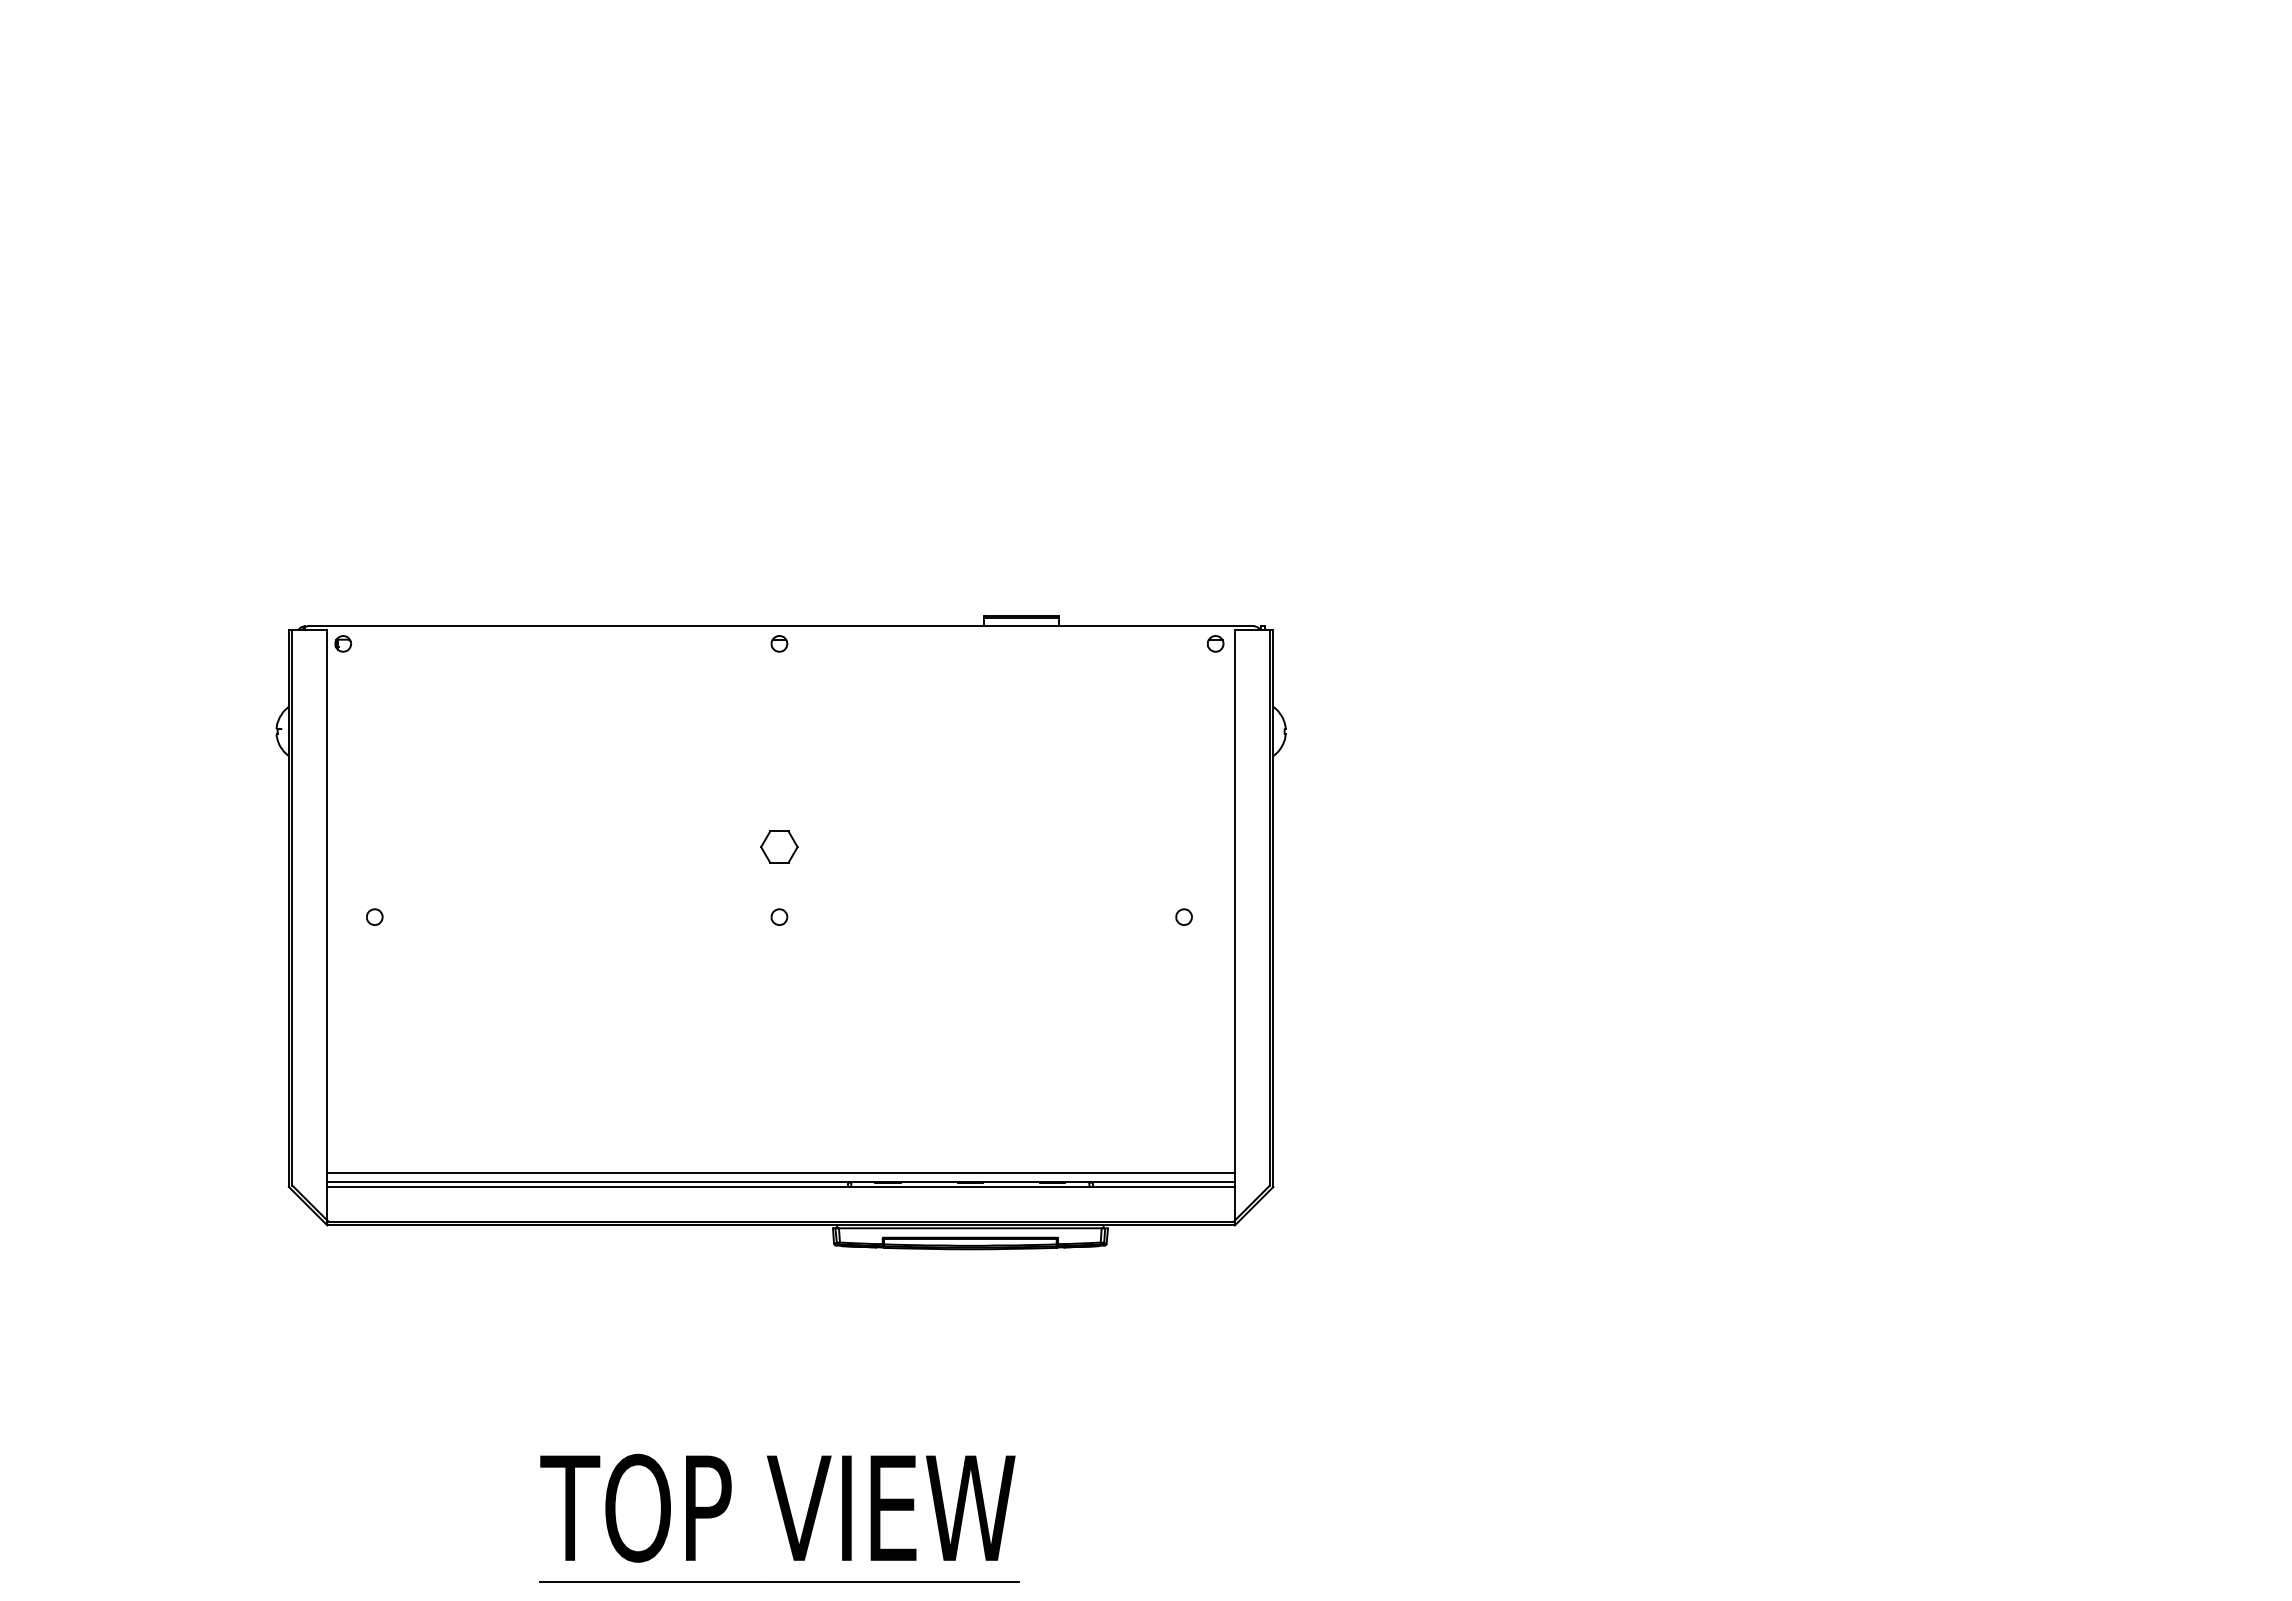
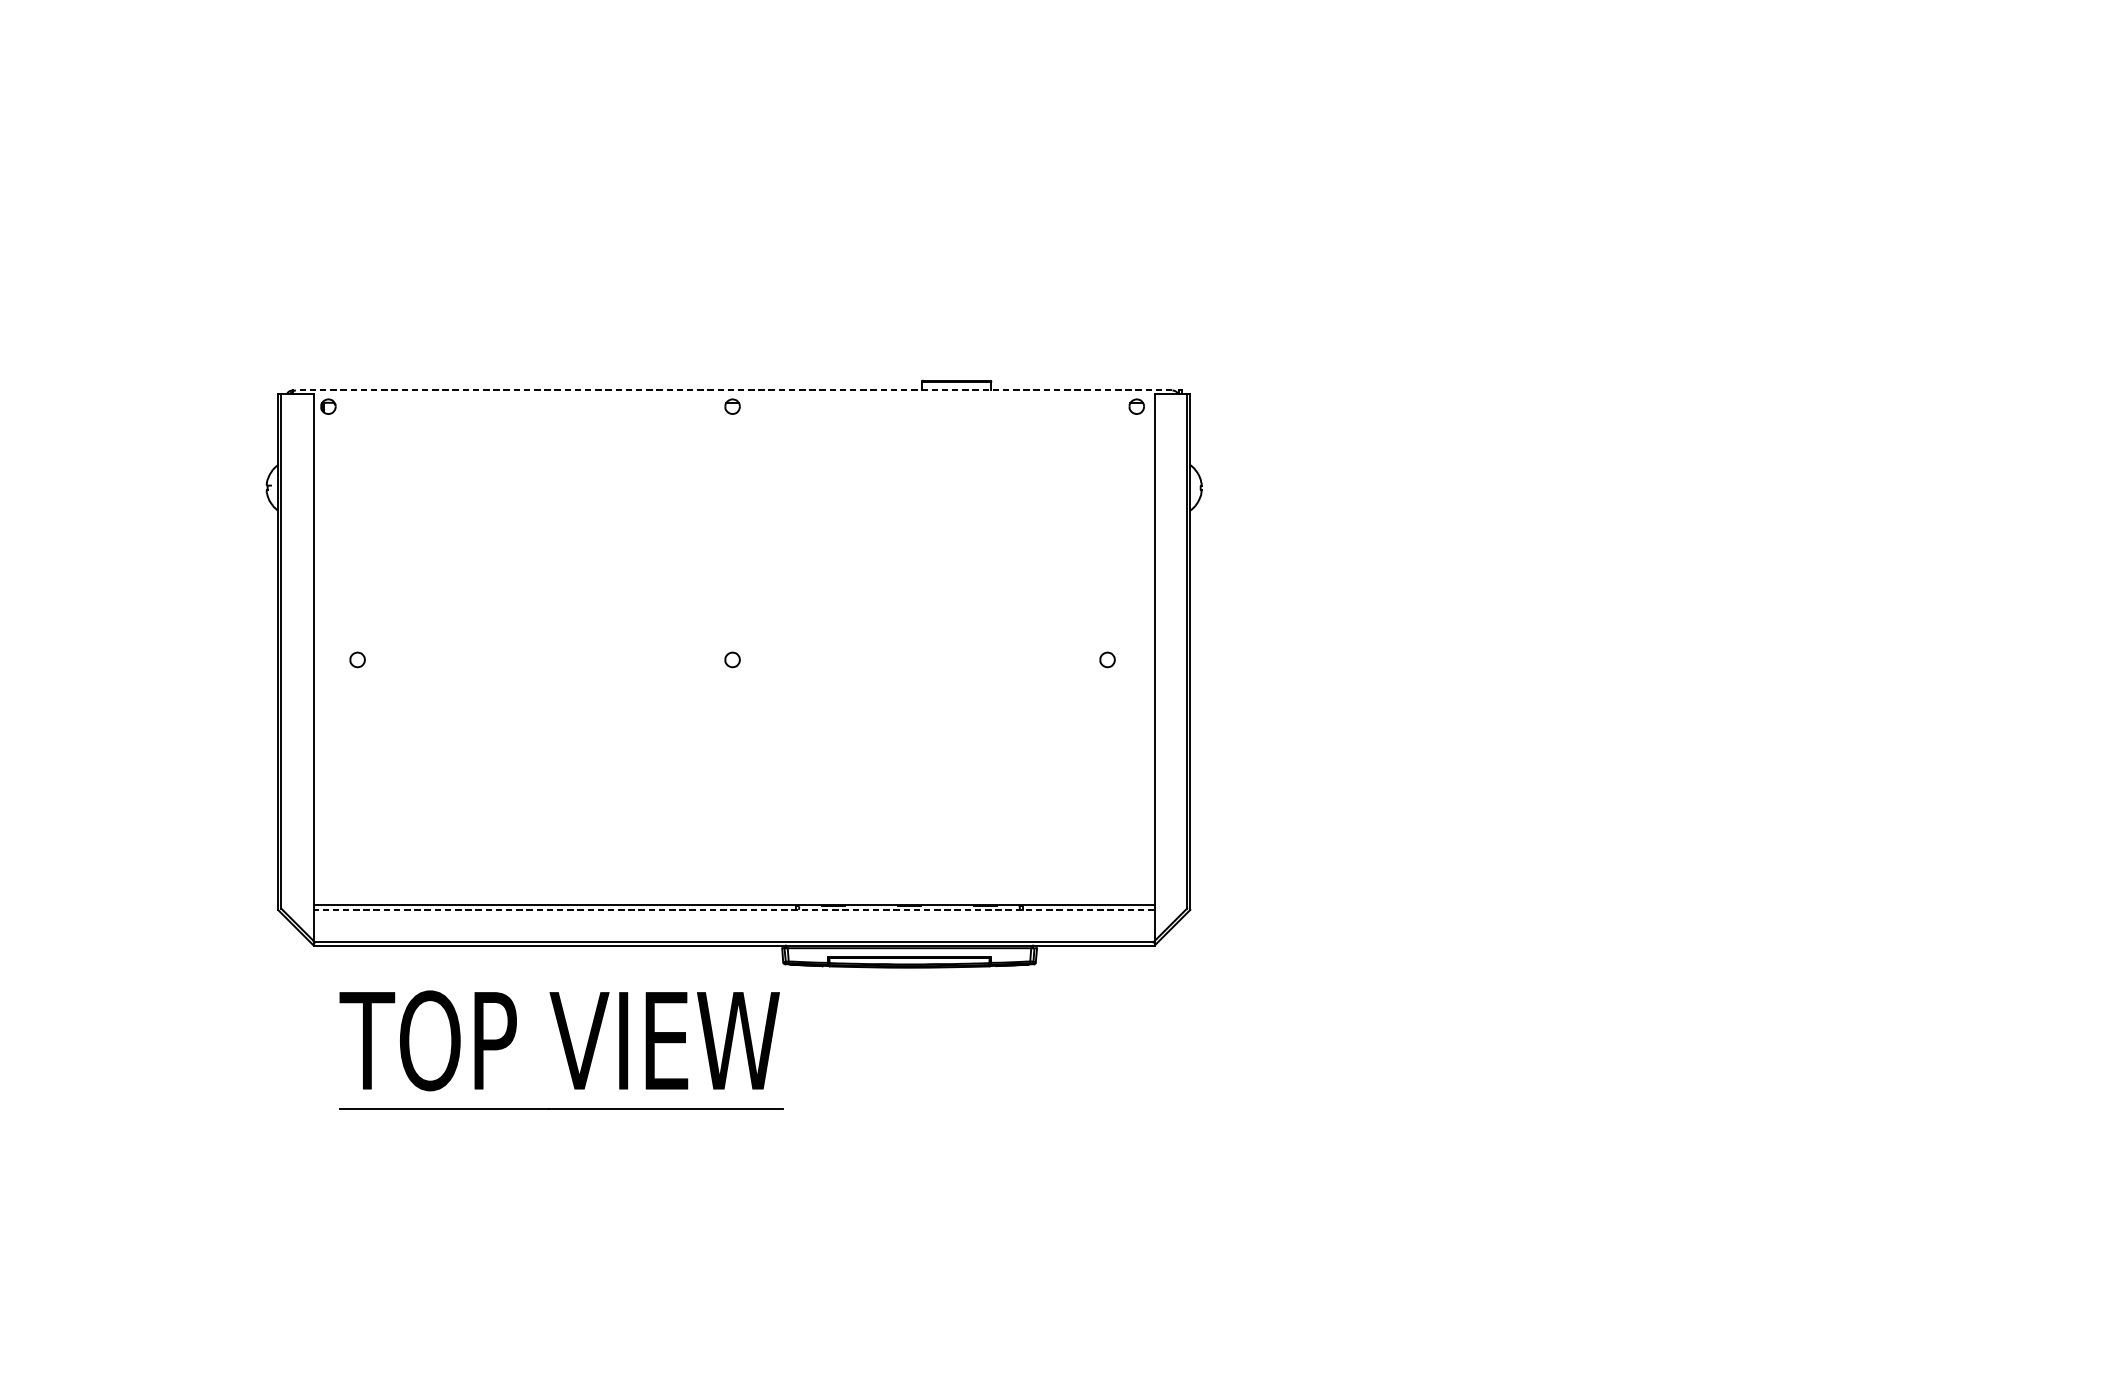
line: (781, 626) -> (734, 390), solid -> dashed
part: (779, 846) -> (732, 594), removed
line: (780, 1172) -> (733, 896), removed
line: (781, 1186) -> (734, 909), solid -> dashed
part: (779, 1517) -> (561, 1049), moved

